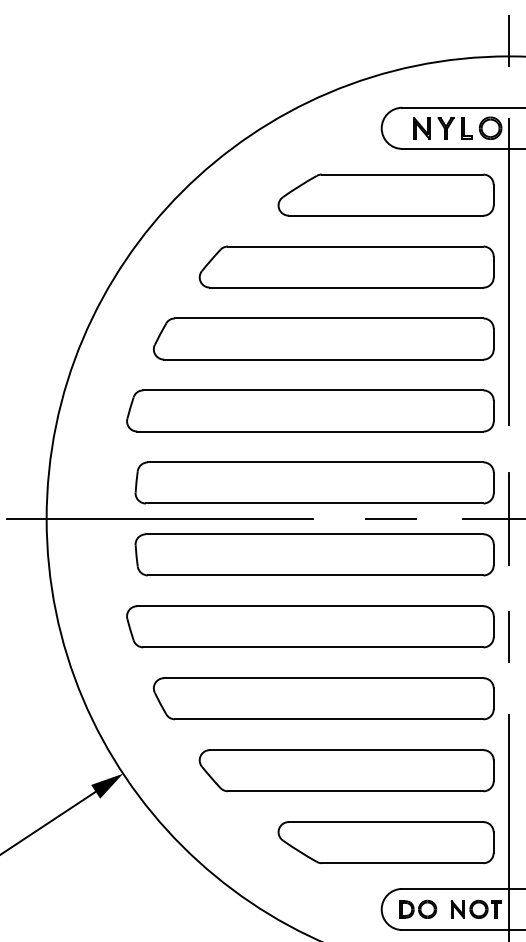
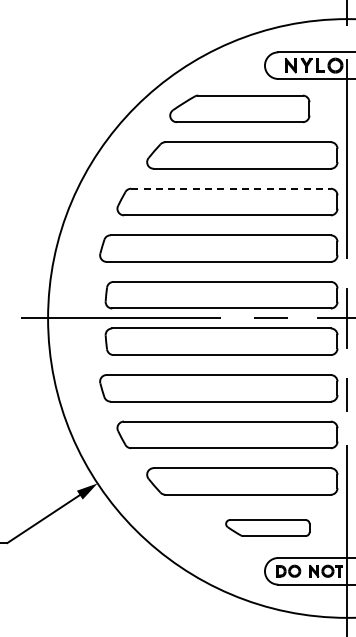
part: (385, 194) -> (239, 108), moved
line: (328, 318) -> (230, 188), solid -> dashed
part: (385, 841) -> (267, 527), size x0.6

